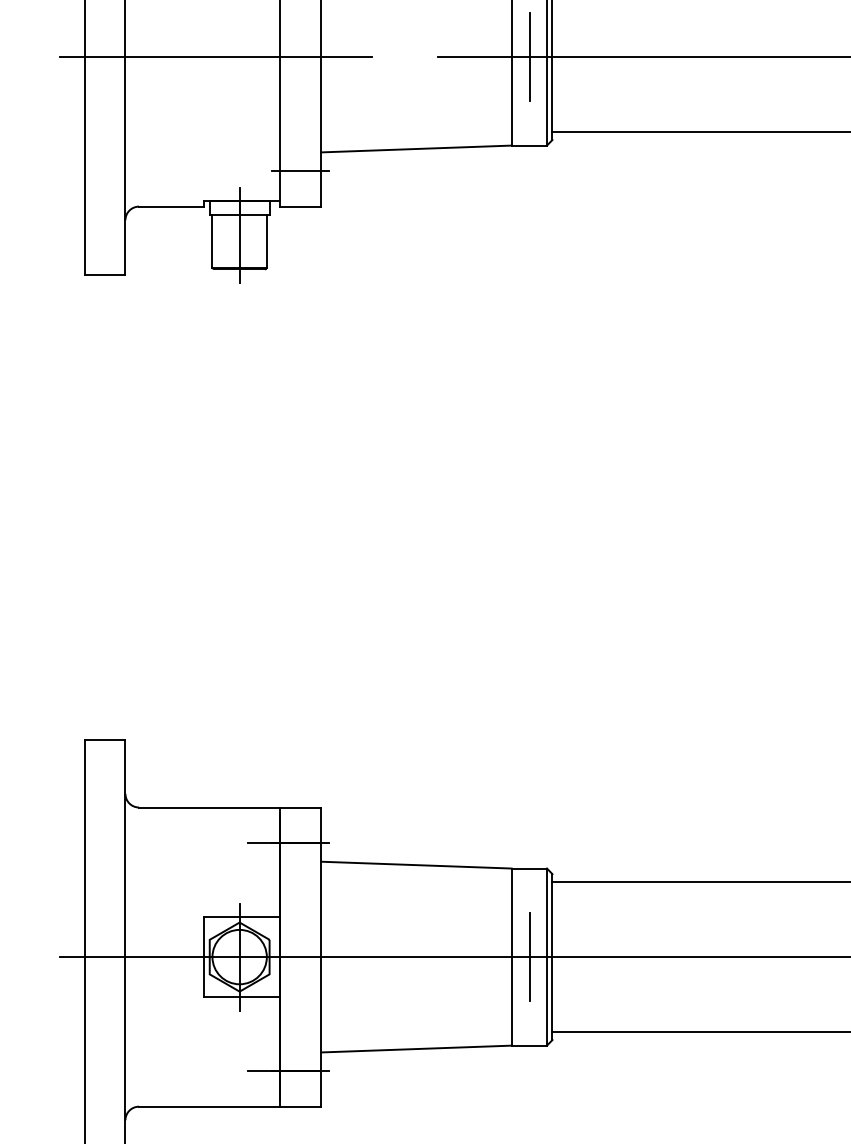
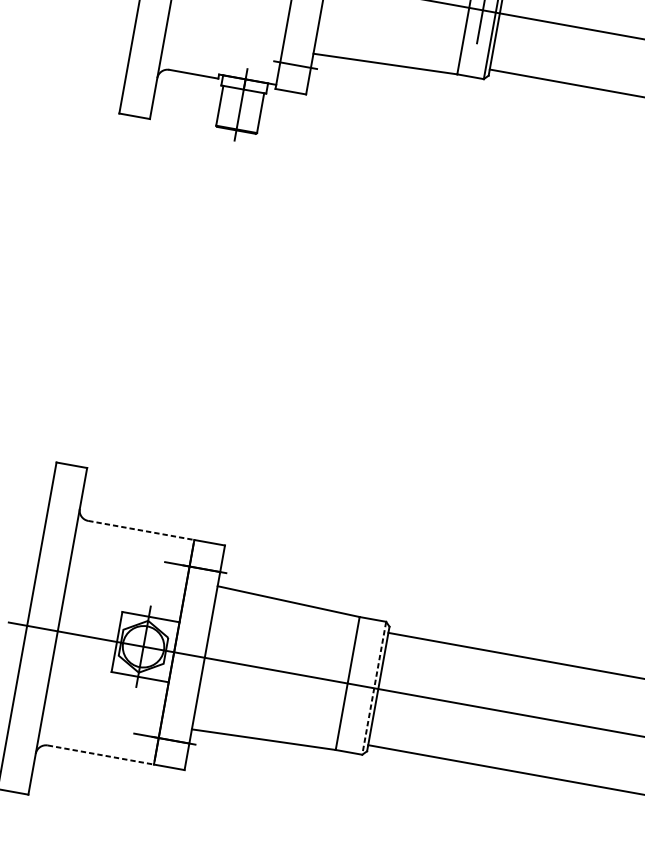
line: (209, 807) -> (141, 530), solid -> dashed
line: (529, 956) -> (361, 685), removed
line: (547, 957) -> (374, 688), solid -> dashed
line: (209, 1106) -> (100, 754), solid -> dashed

